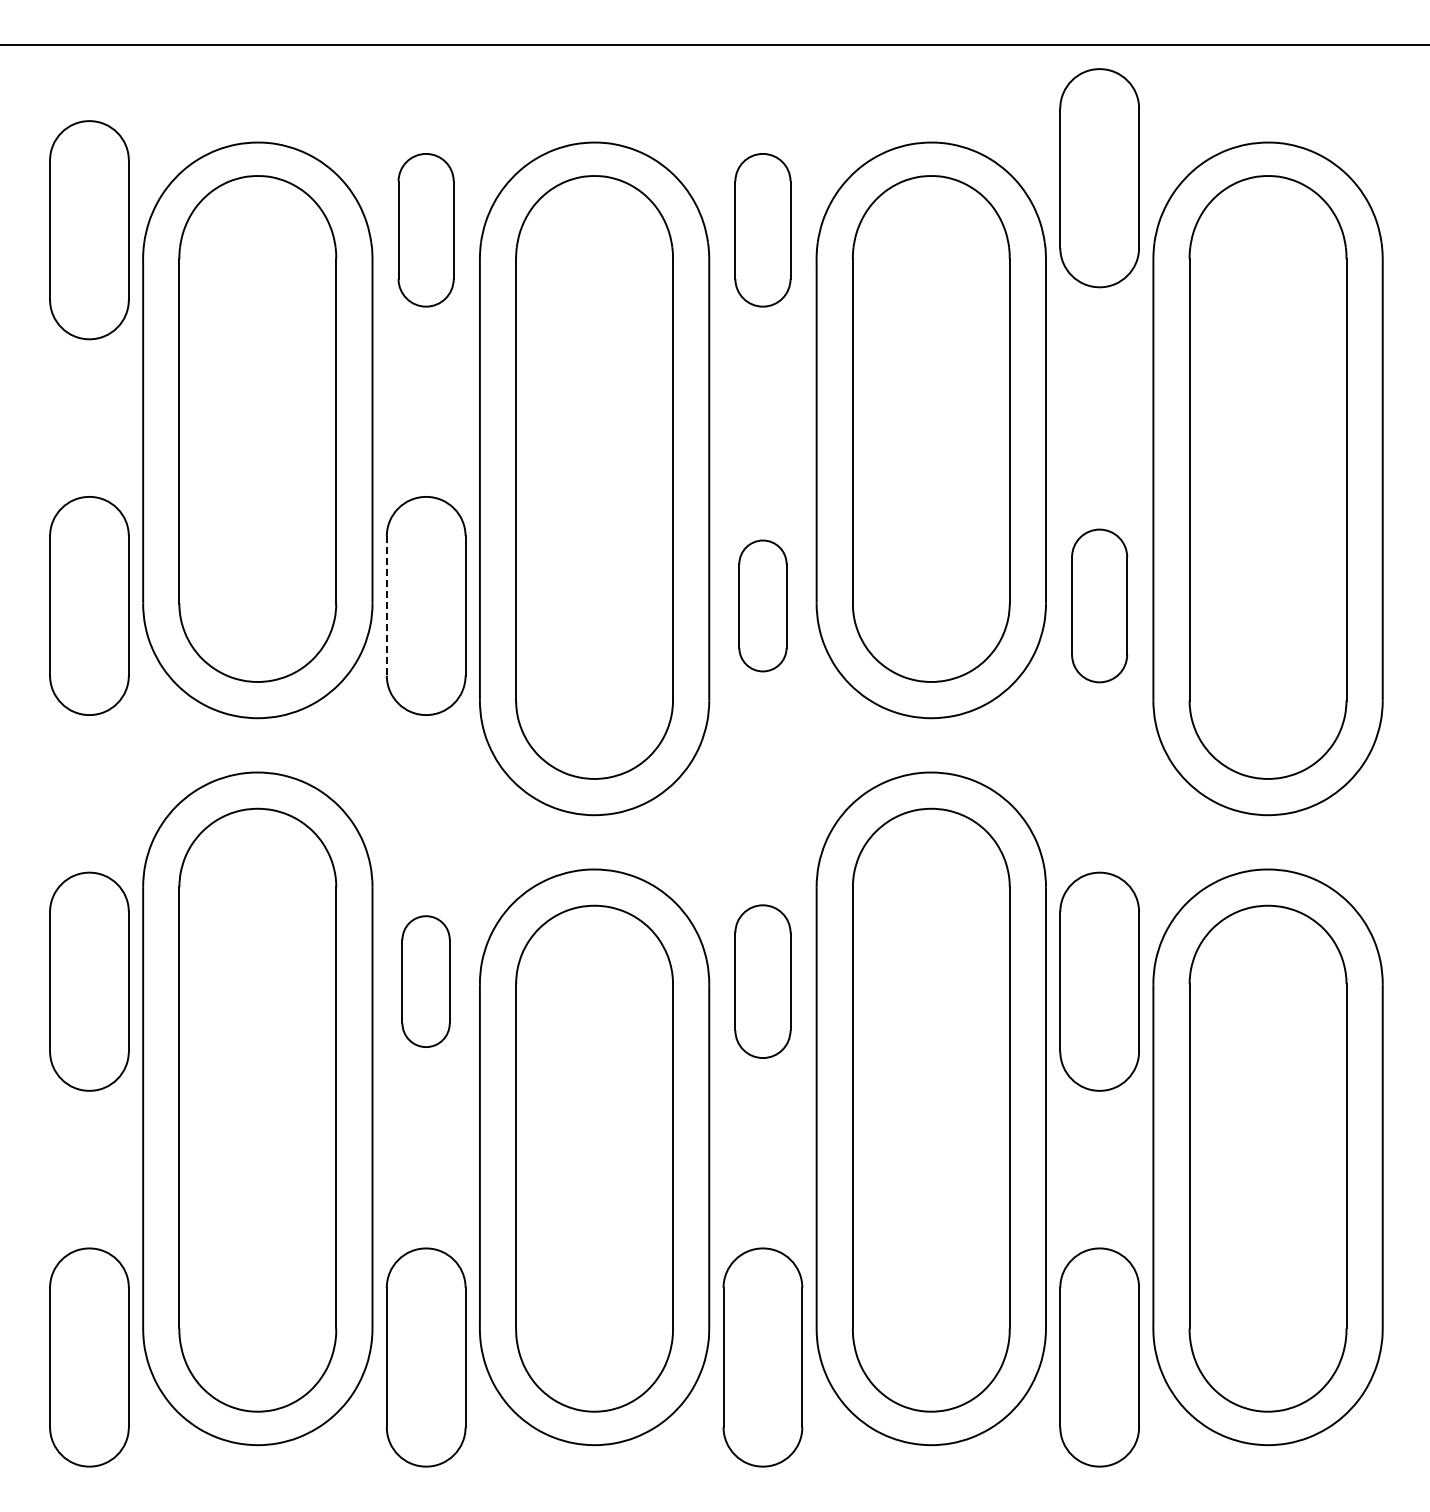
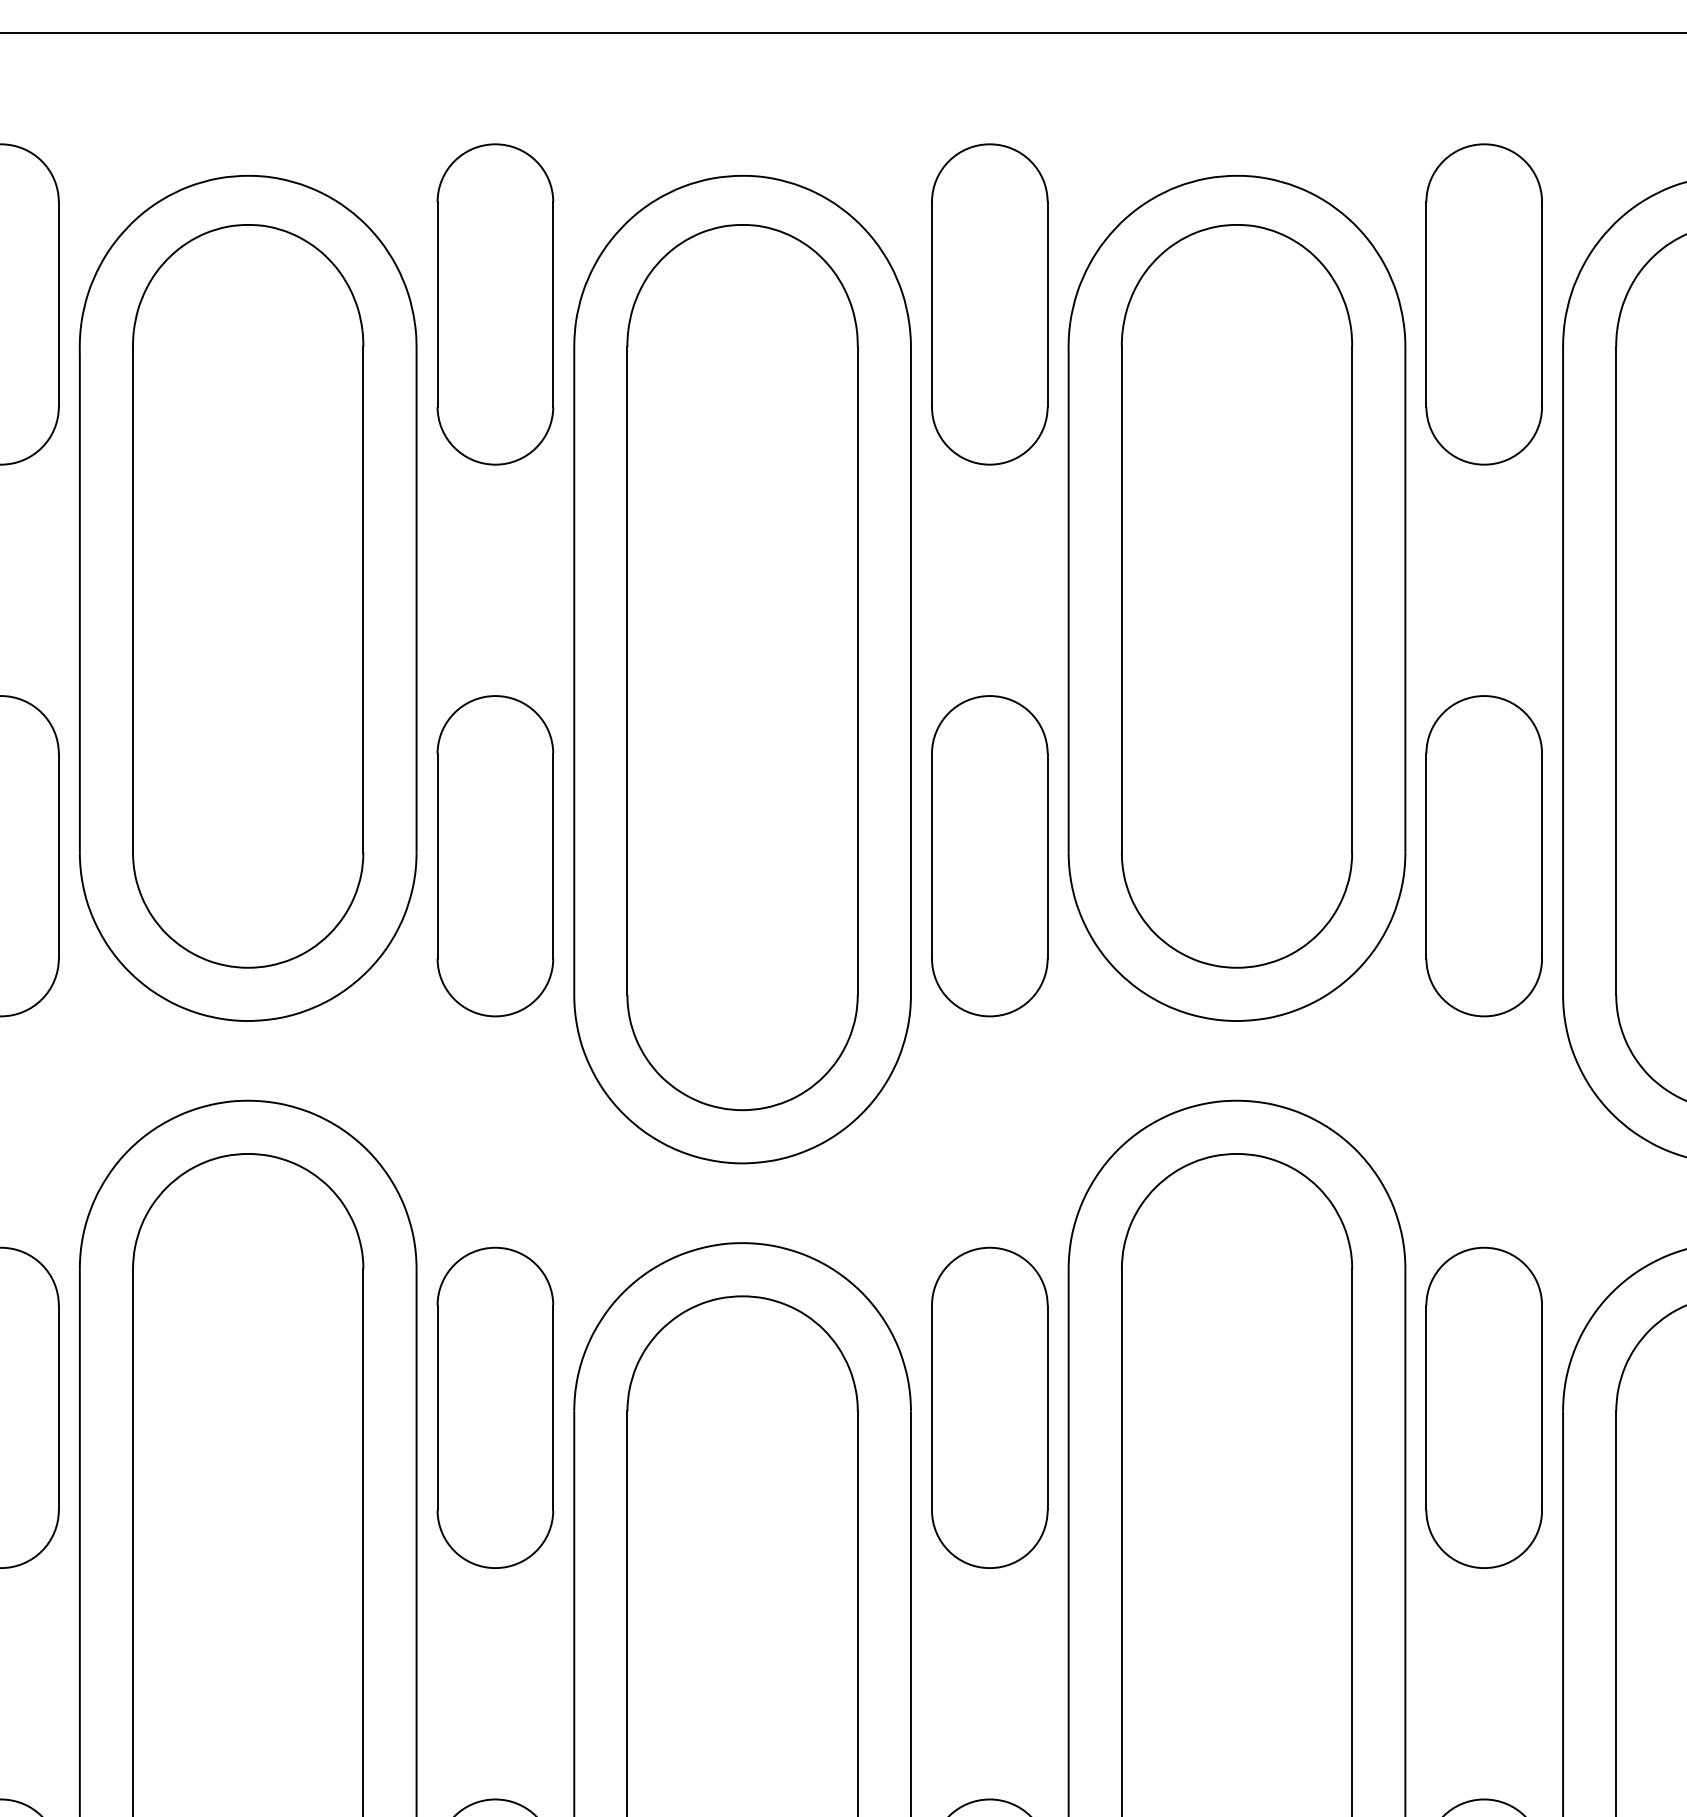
part: (1099, 178) -> (1483, 304), moved
part: (425, 230) -> (494, 304), size x1.43
part: (762, 230) -> (989, 304), size x1.43
line: (386, 605) -> (437, 855), dashed -> solid
part: (762, 605) -> (989, 855), size x1.67
part: (1099, 605) -> (1483, 855), size x1.43
part: (425, 981) -> (494, 1407), size x1.67
part: (762, 981) -> (989, 1407), size x1.43

